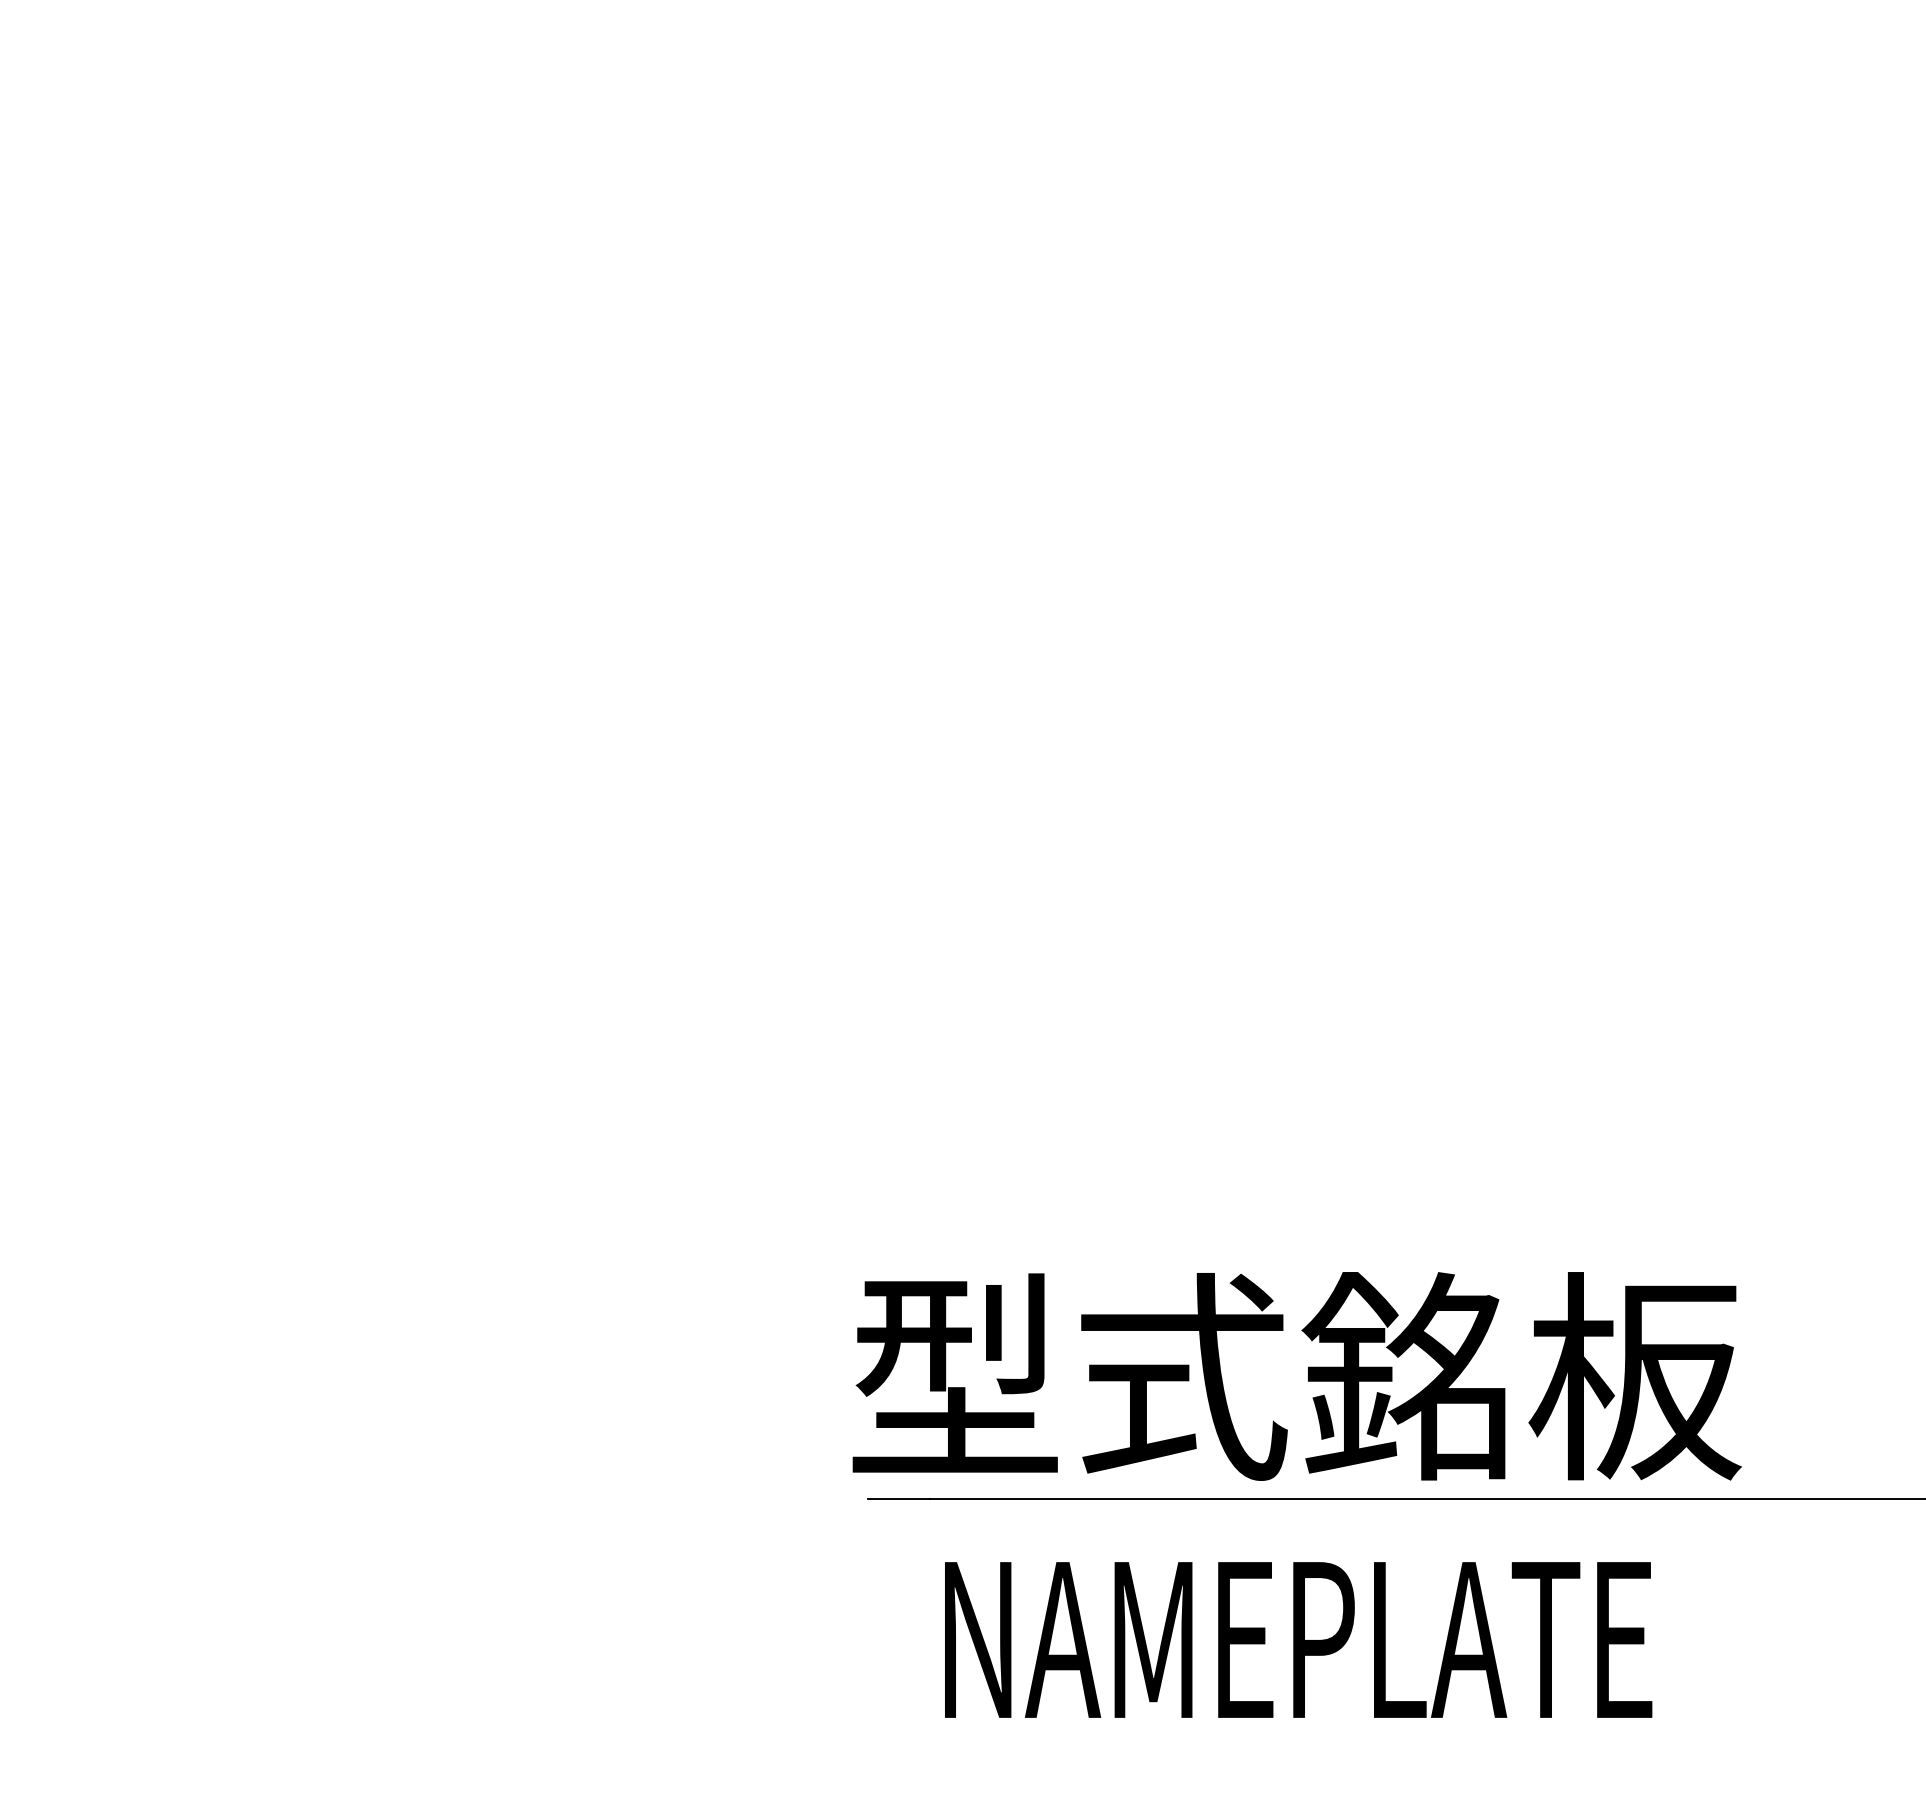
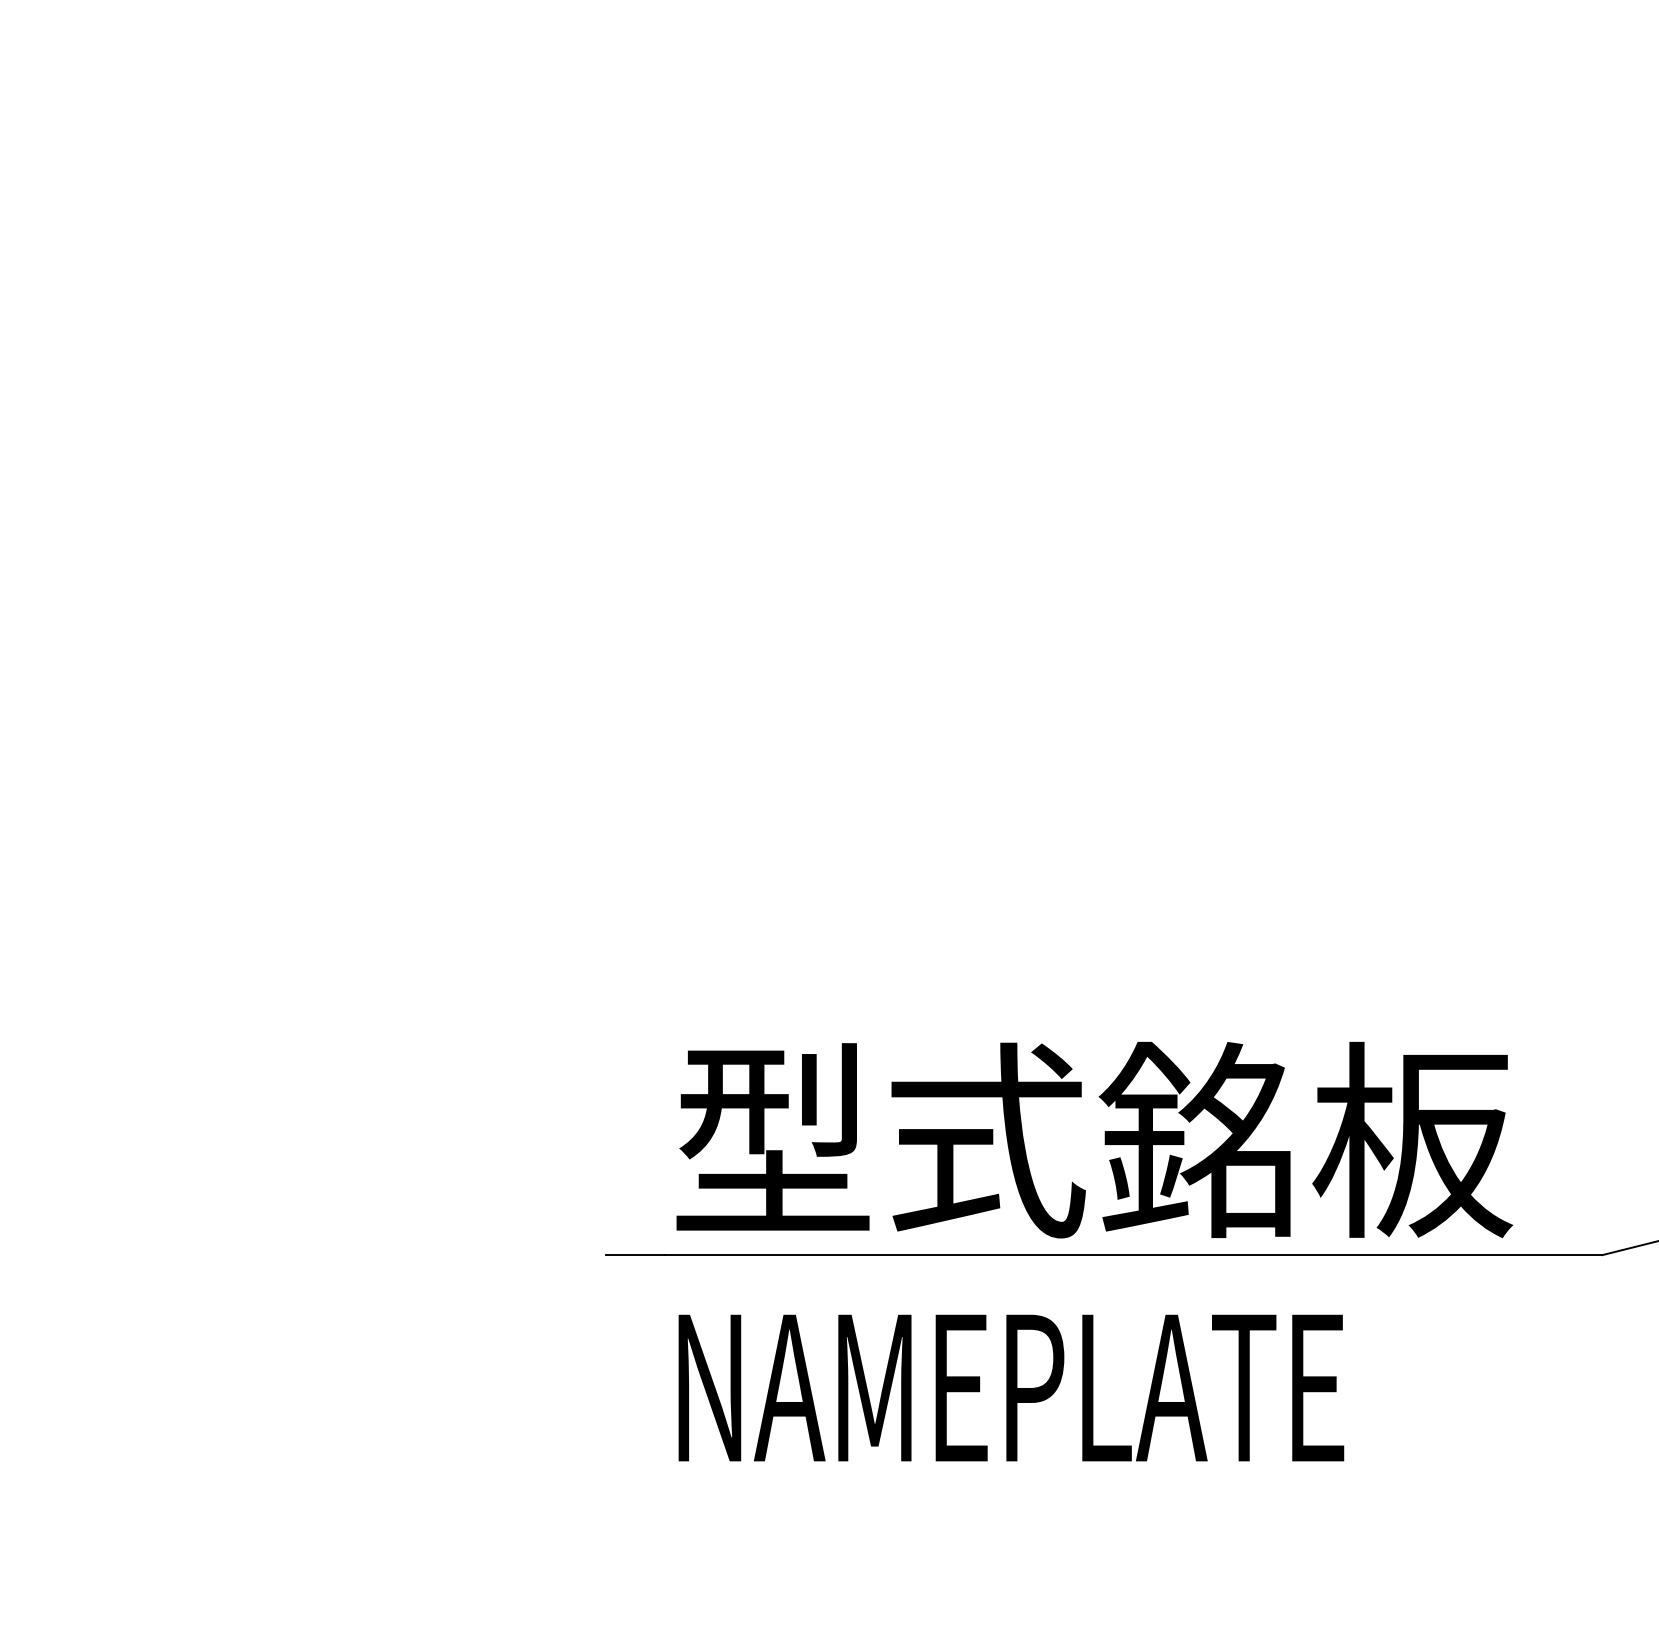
text: (1296, 1376) -> (1094, 1140), moved

